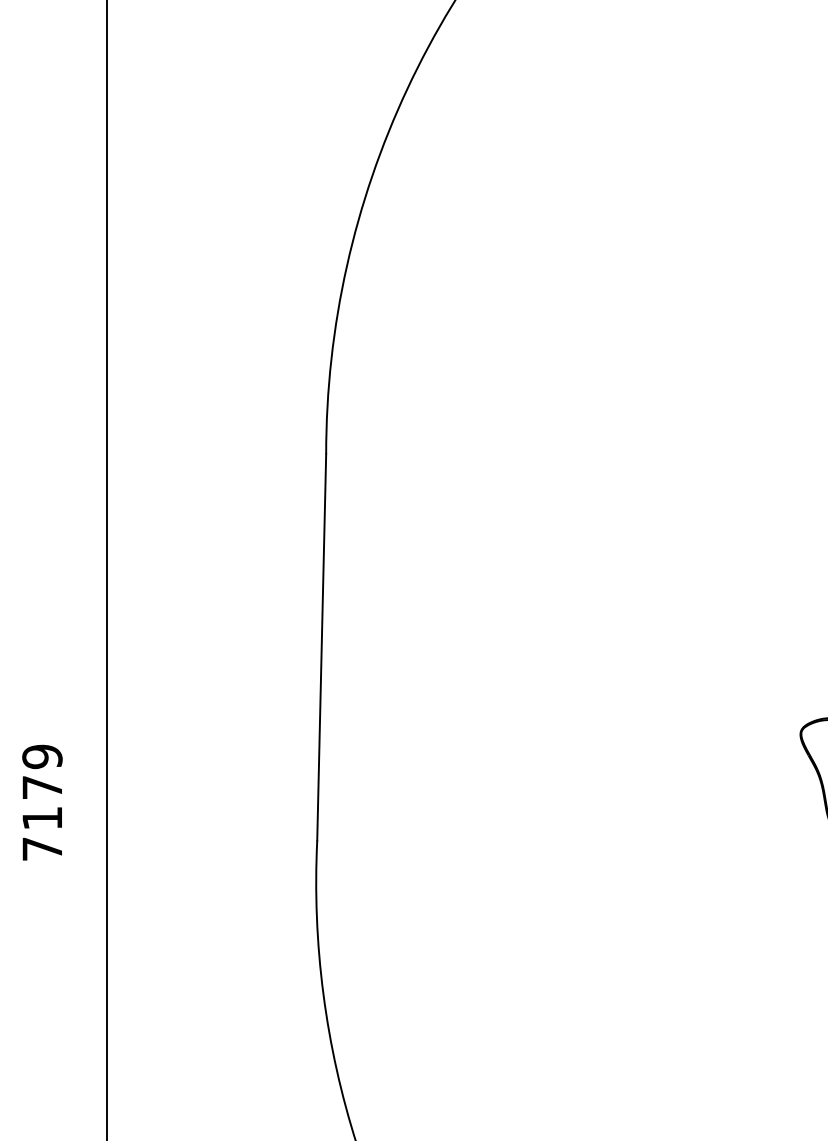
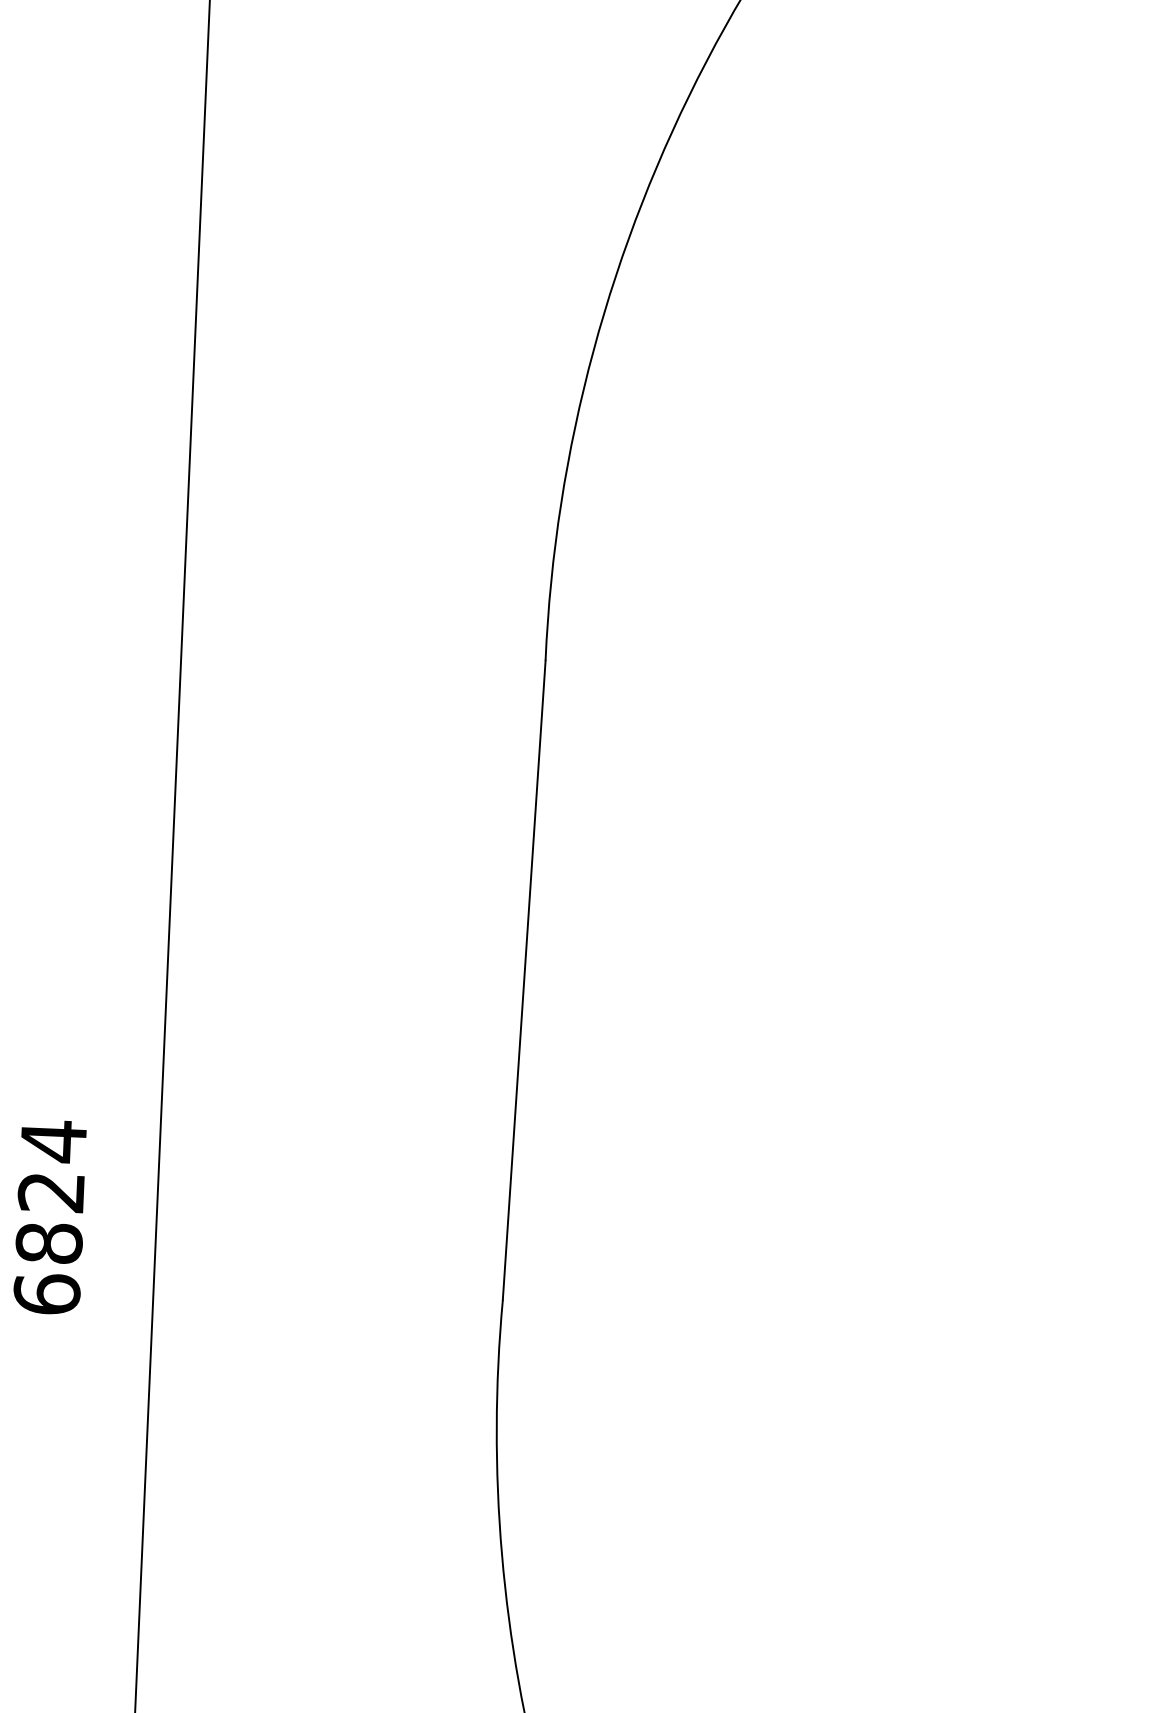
text: (42, 802) -> (50, 1217), 7179 -> 6824

